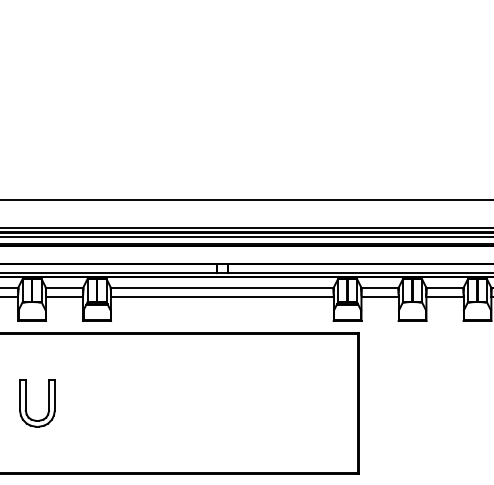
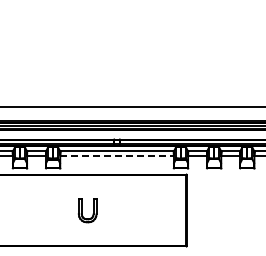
line: (223, 297) -> (117, 156), solid -> dashed
part: (37, 403) -> (87, 210), moved

